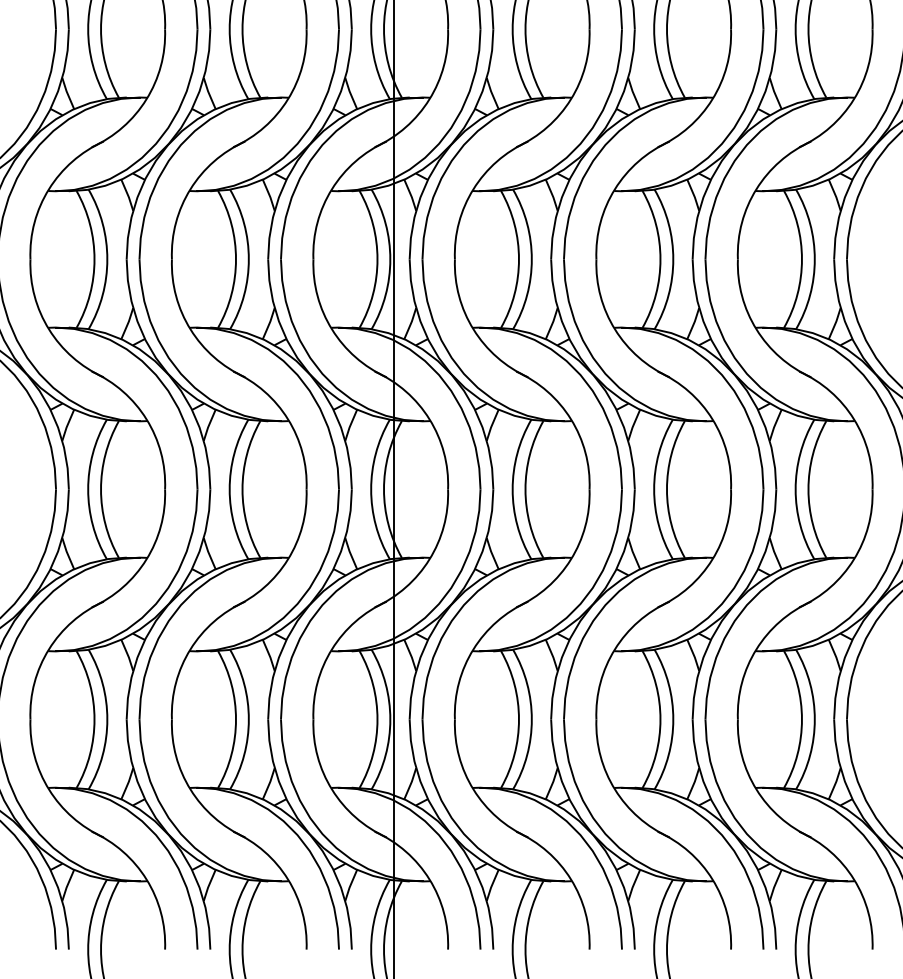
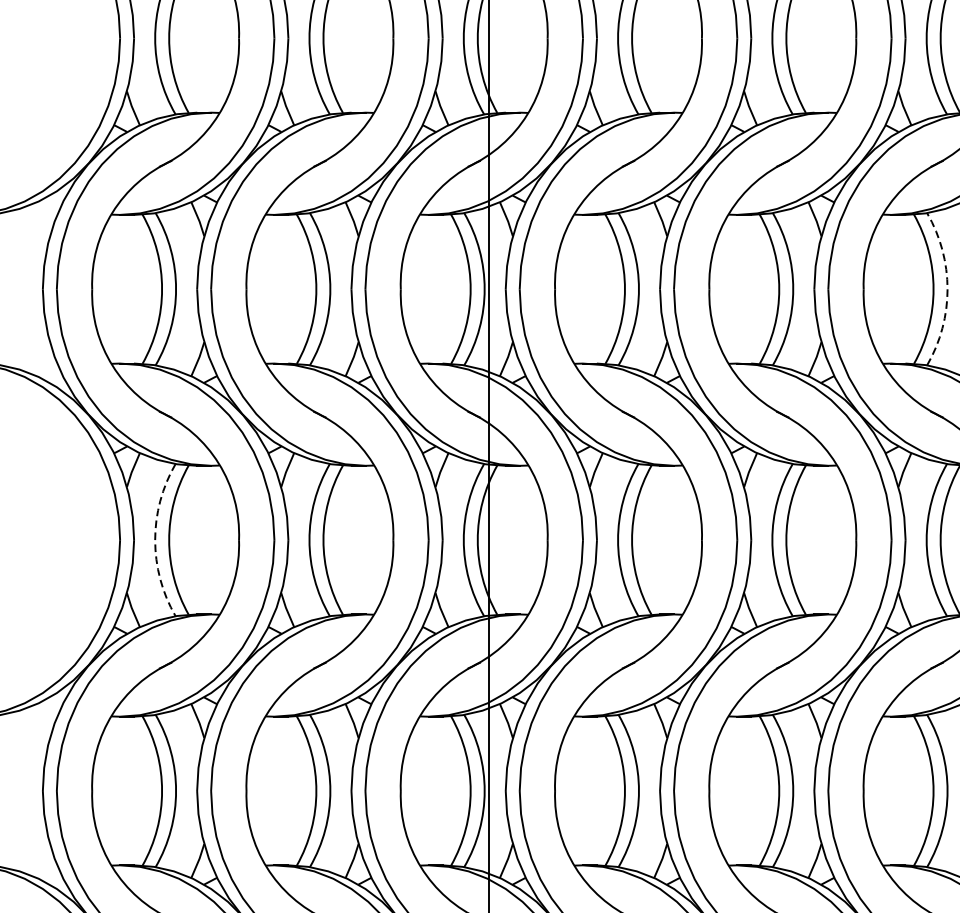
arc: (814, 259) -> (947, 289), solid -> dashed
arc: (88, 489) -> (155, 540), solid -> dashed

